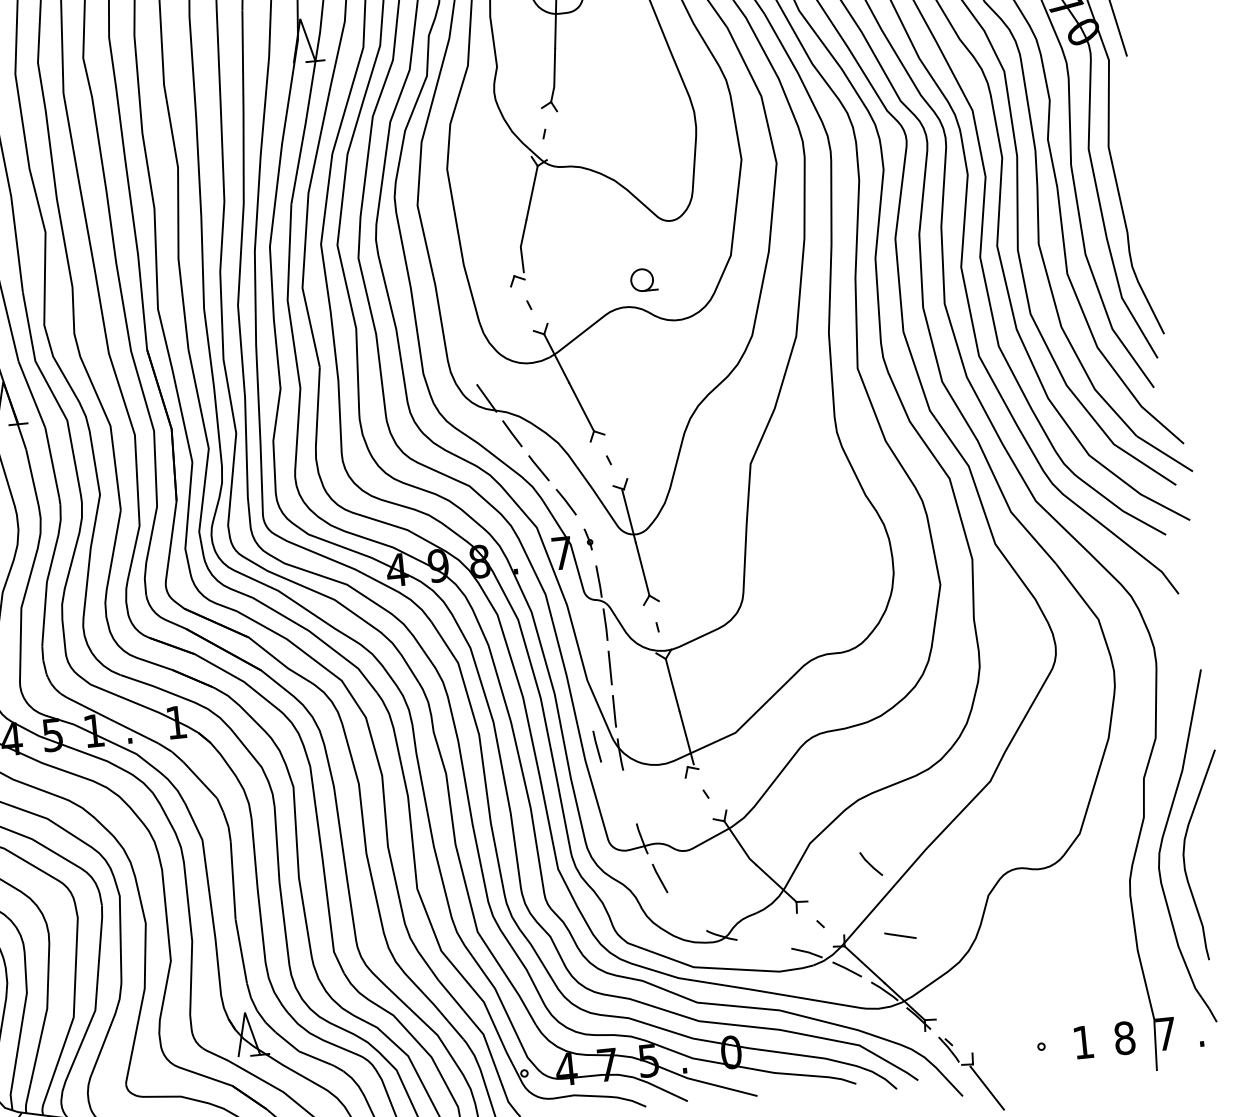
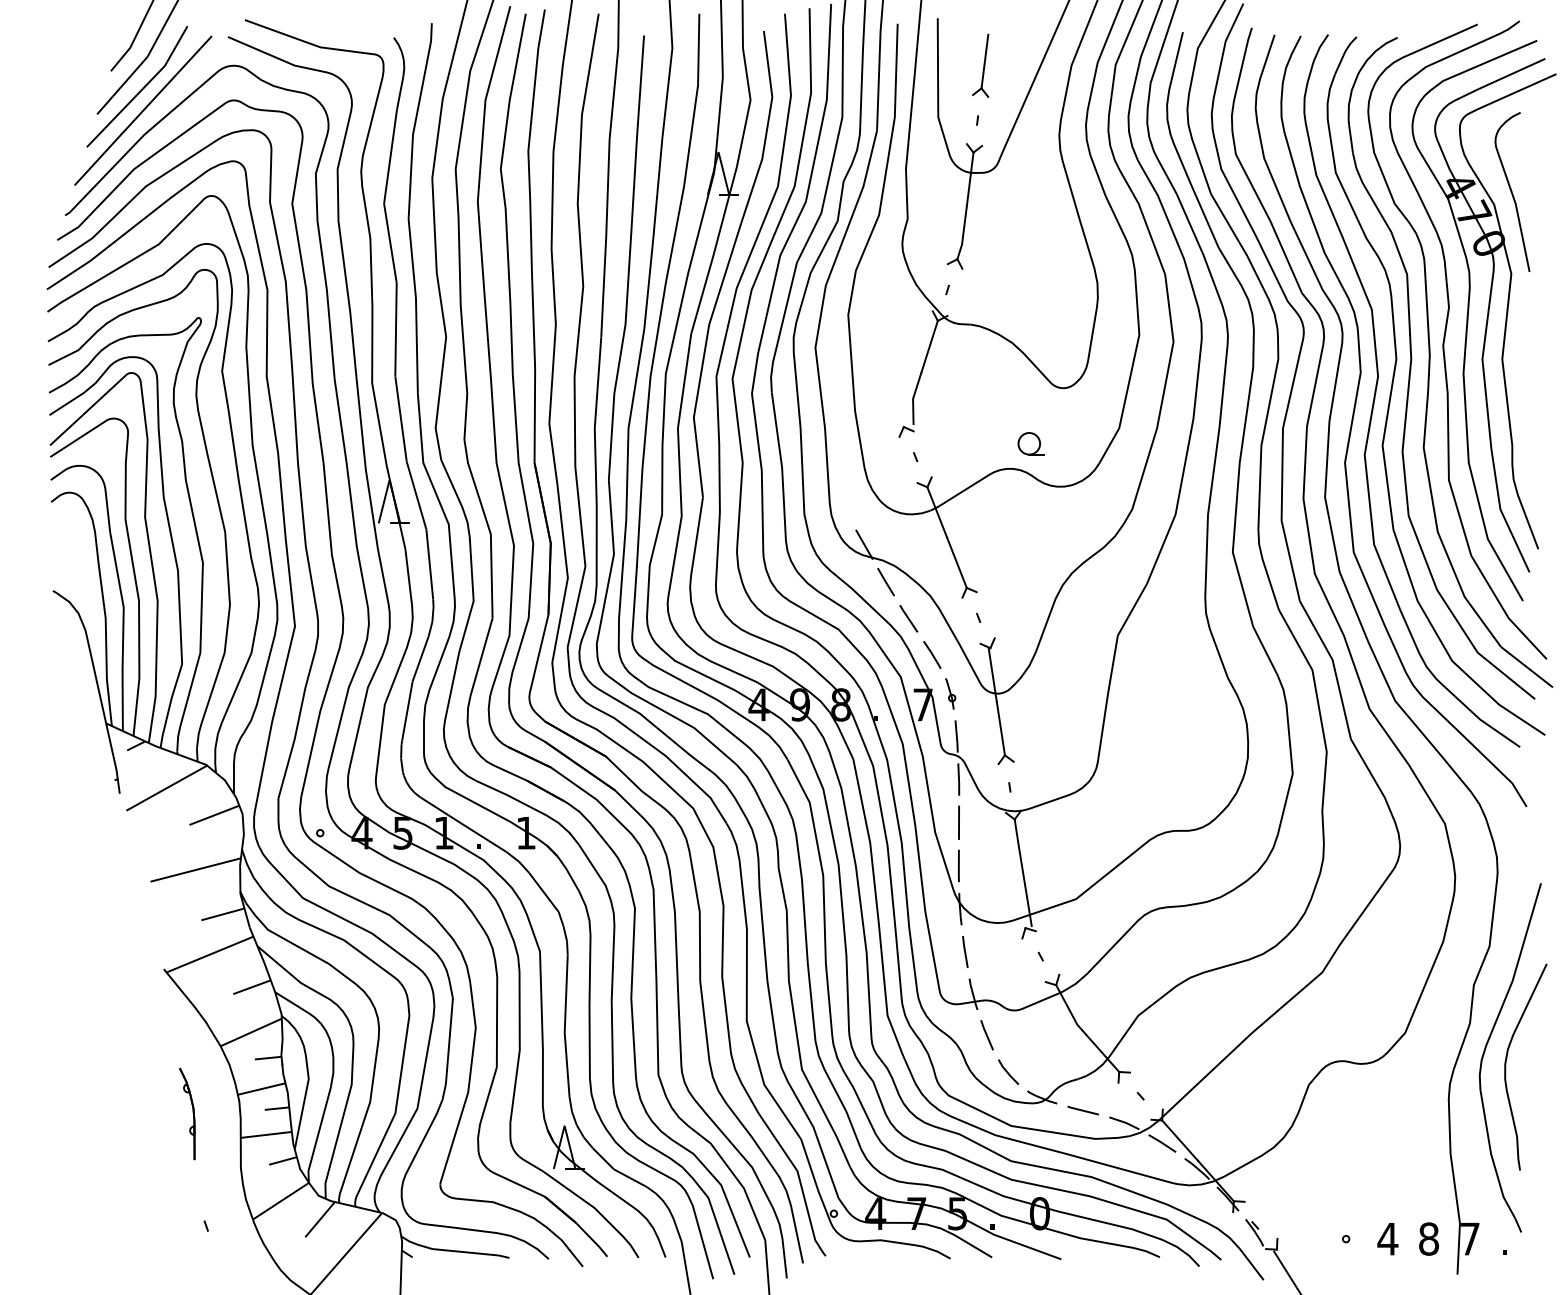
part: (588, 539) -> (950, 693), size x1.43
line: (597, 746) -> (965, 951), moved
line: (870, 863) -> (1007, 1071), moved
line: (899, 935) -> (1082, 1110), moved
text: (1083, 1041) -> (1387, 1238), 1 -> 4

